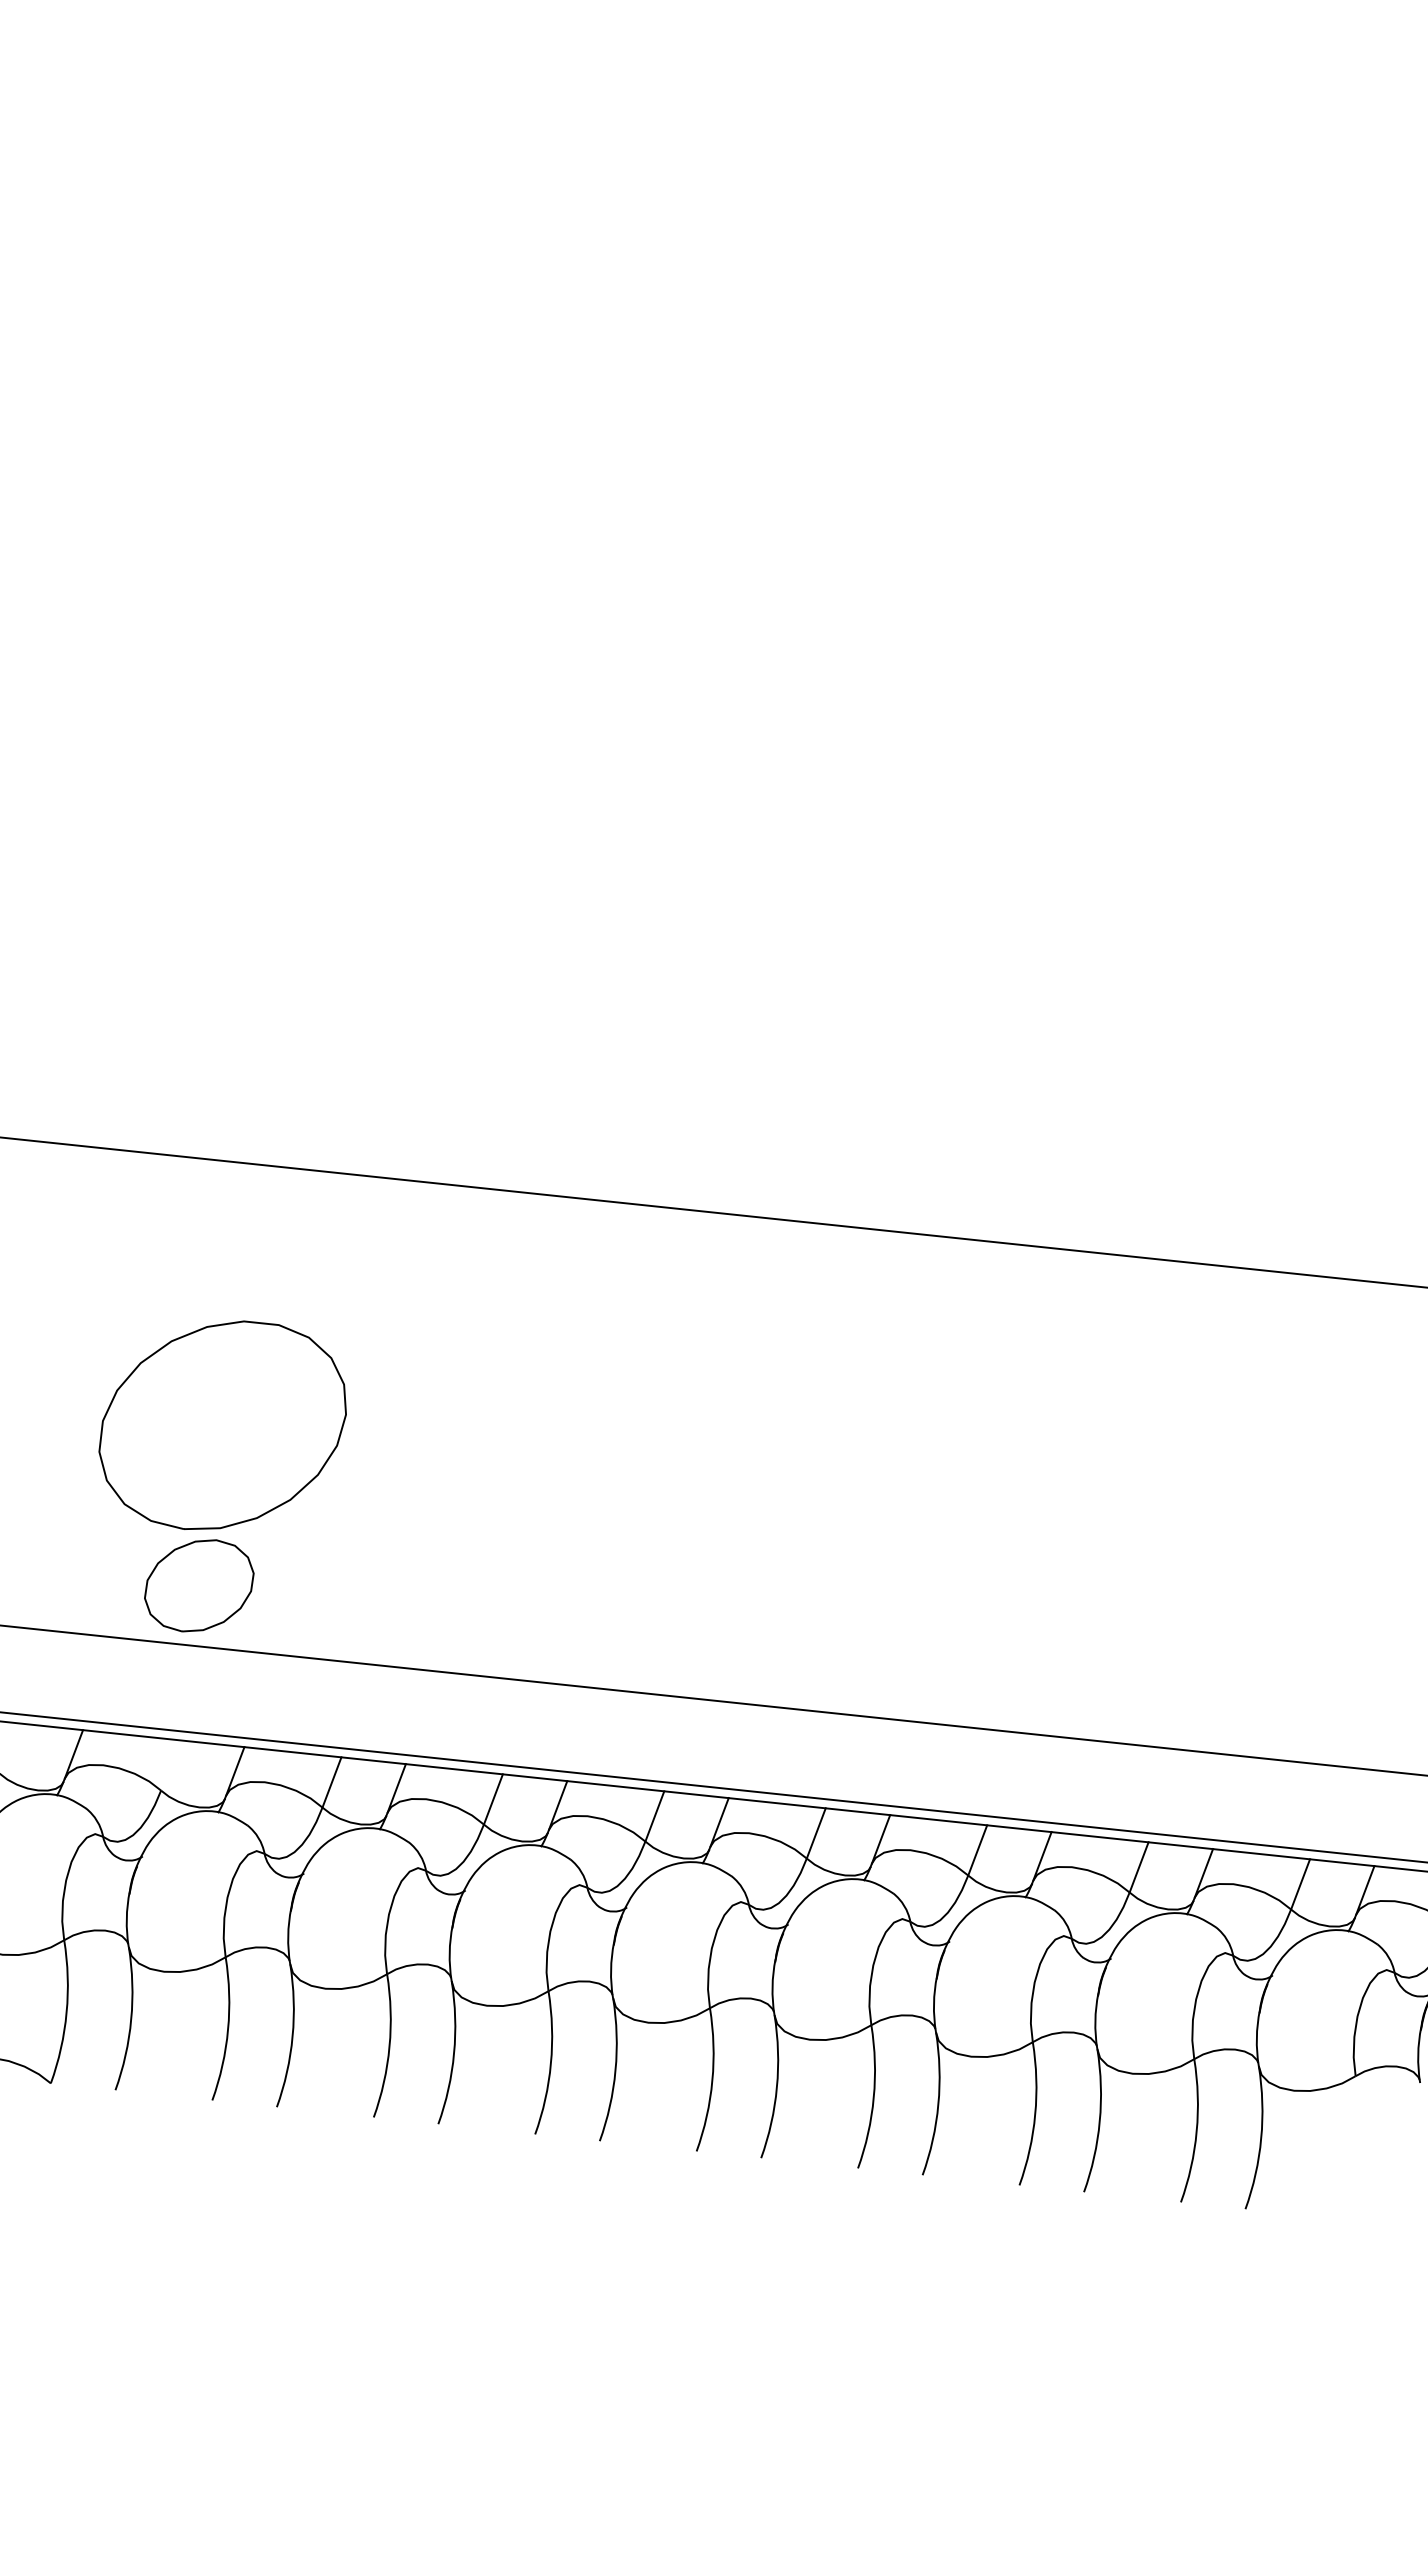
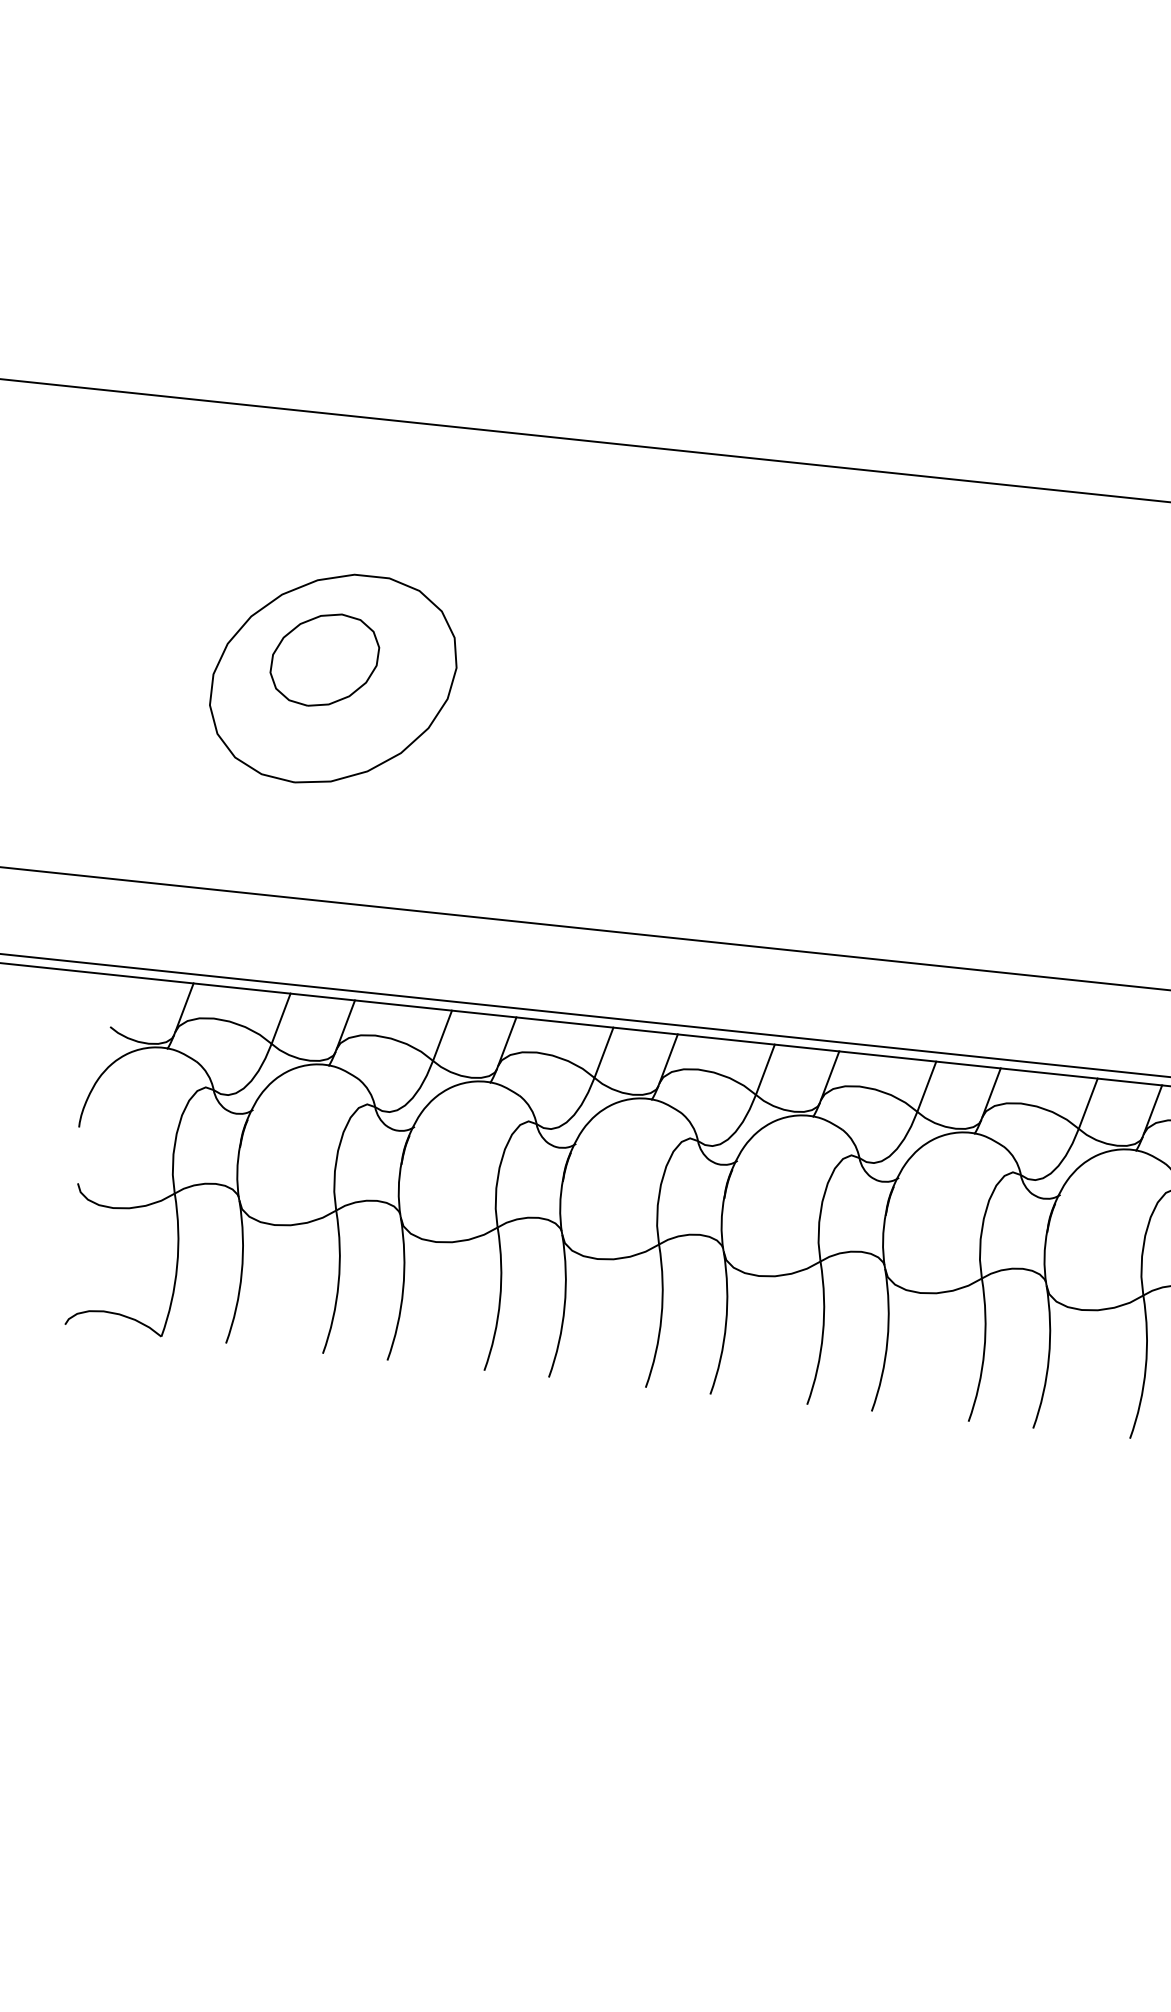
part: (199, 1585) -> (325, 659), moved
line: (170, 1765) -> (281, 1018), added

